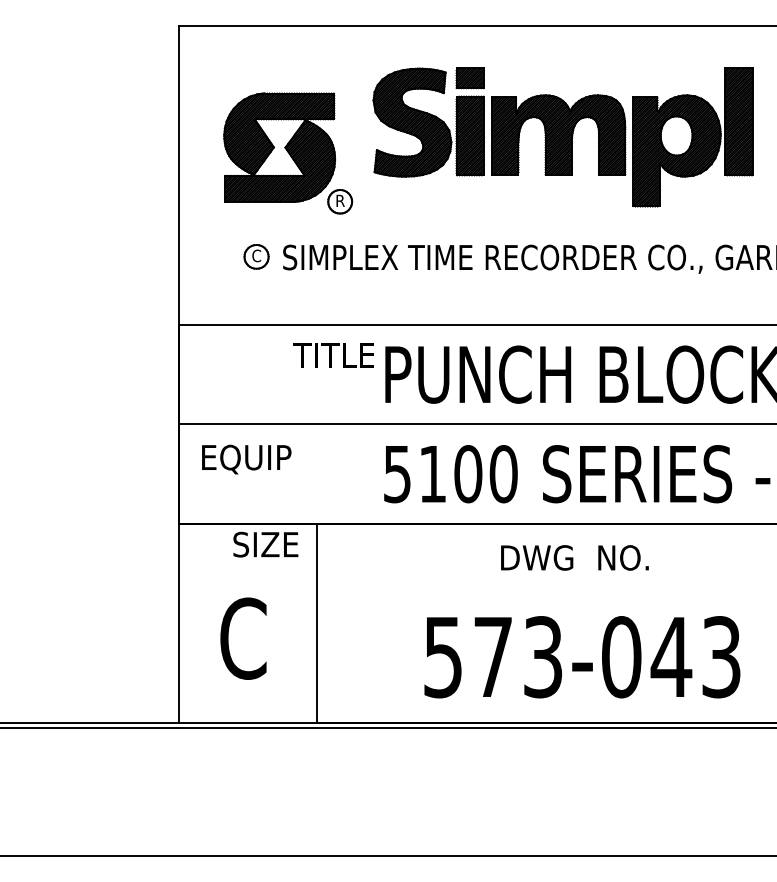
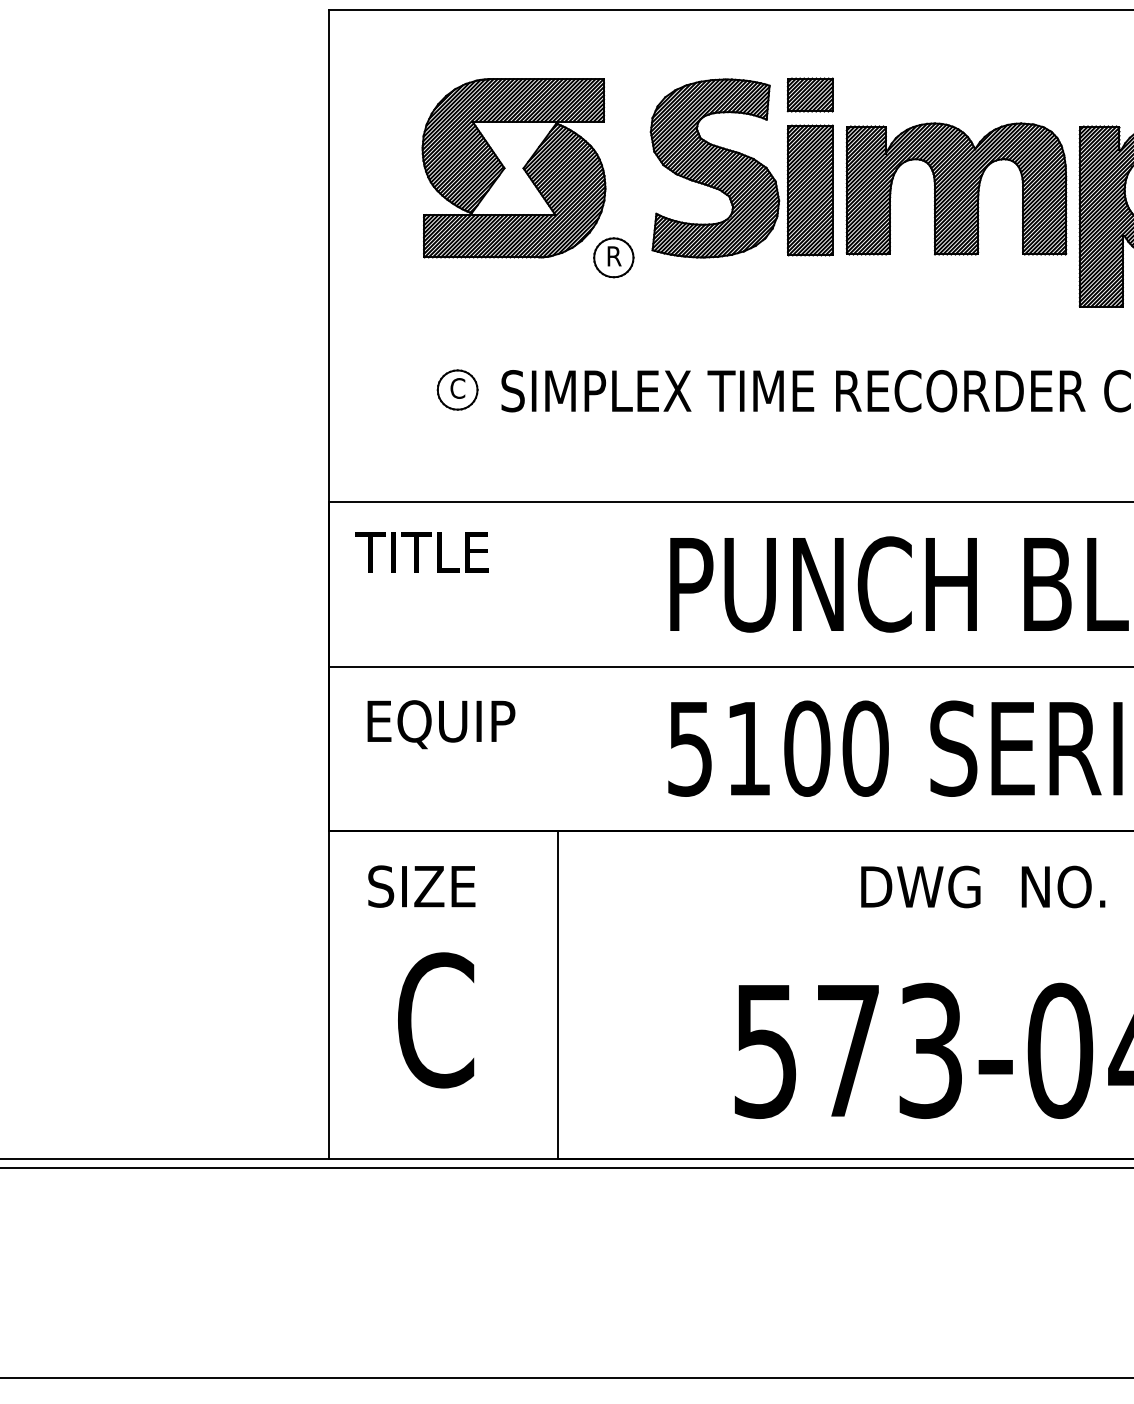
part: (288, 153) -> (528, 178), moved
text: (333, 355) -> (421, 552), moved
text: (265, 544) -> (421, 886), moved

